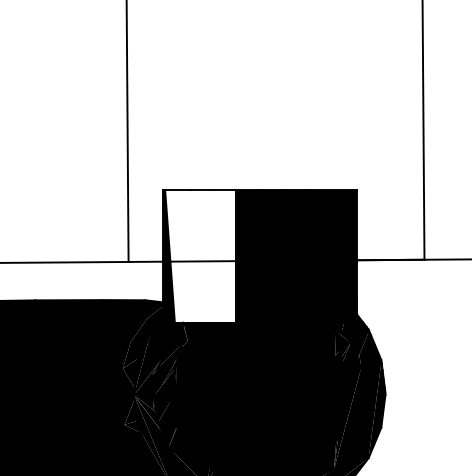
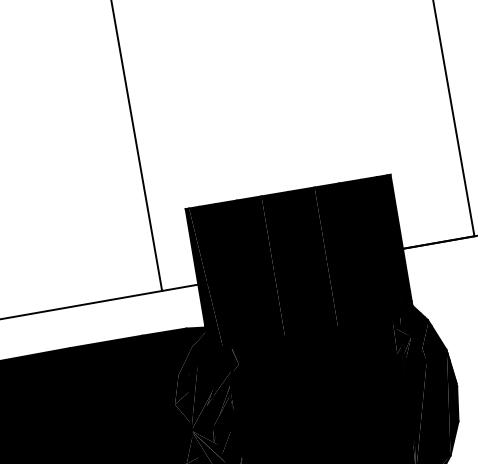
fill: (200, 256) -> (237, 272), added

